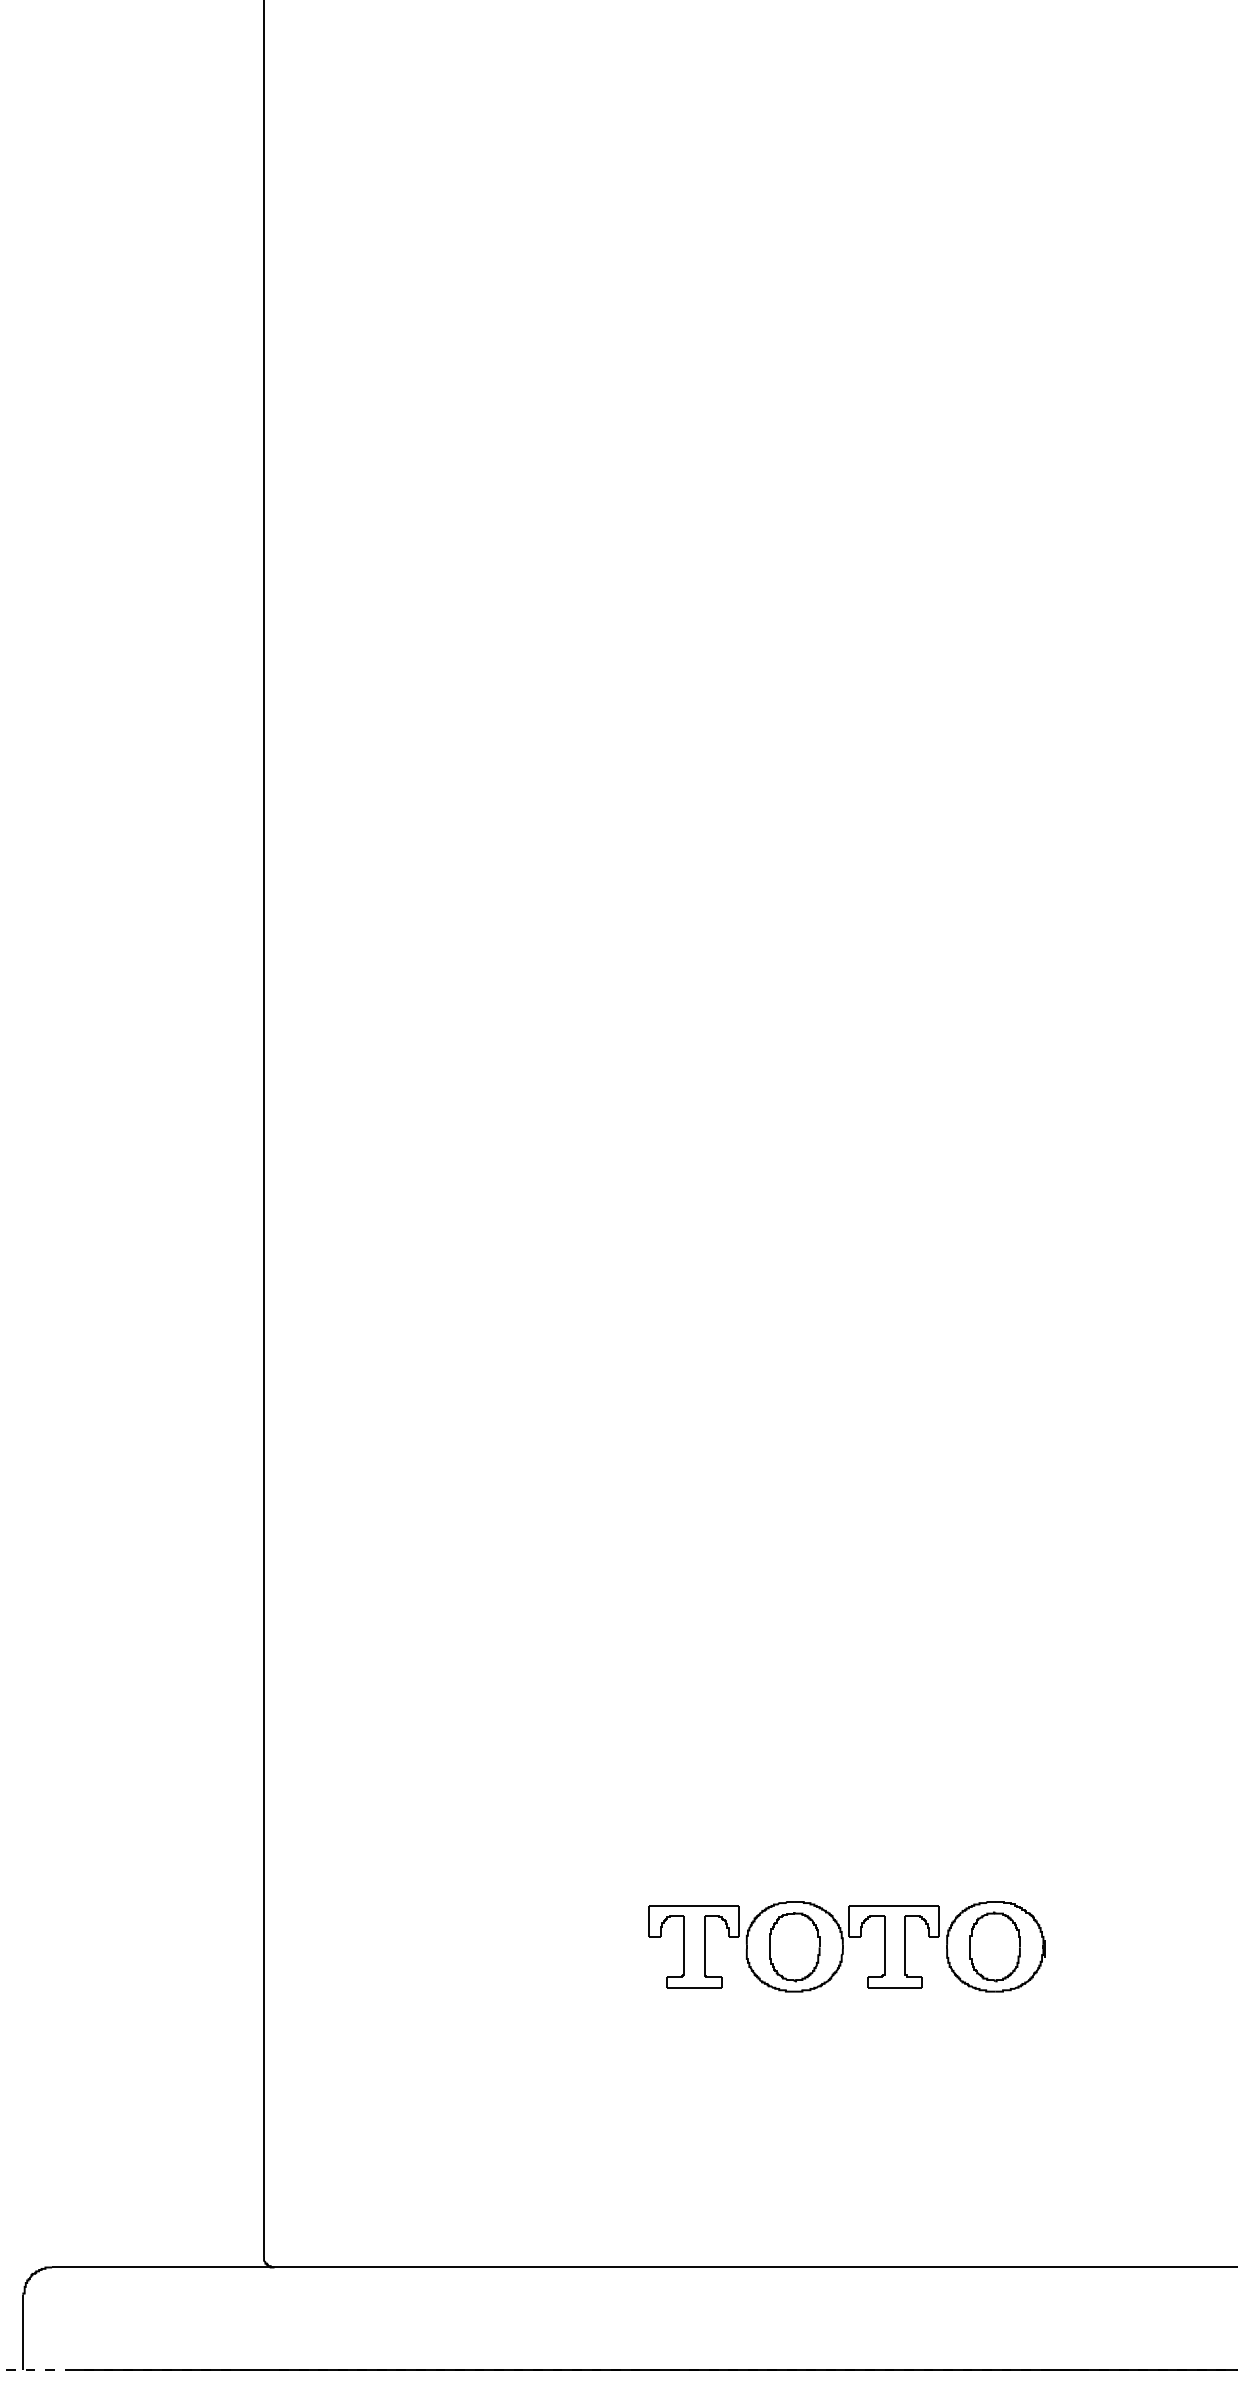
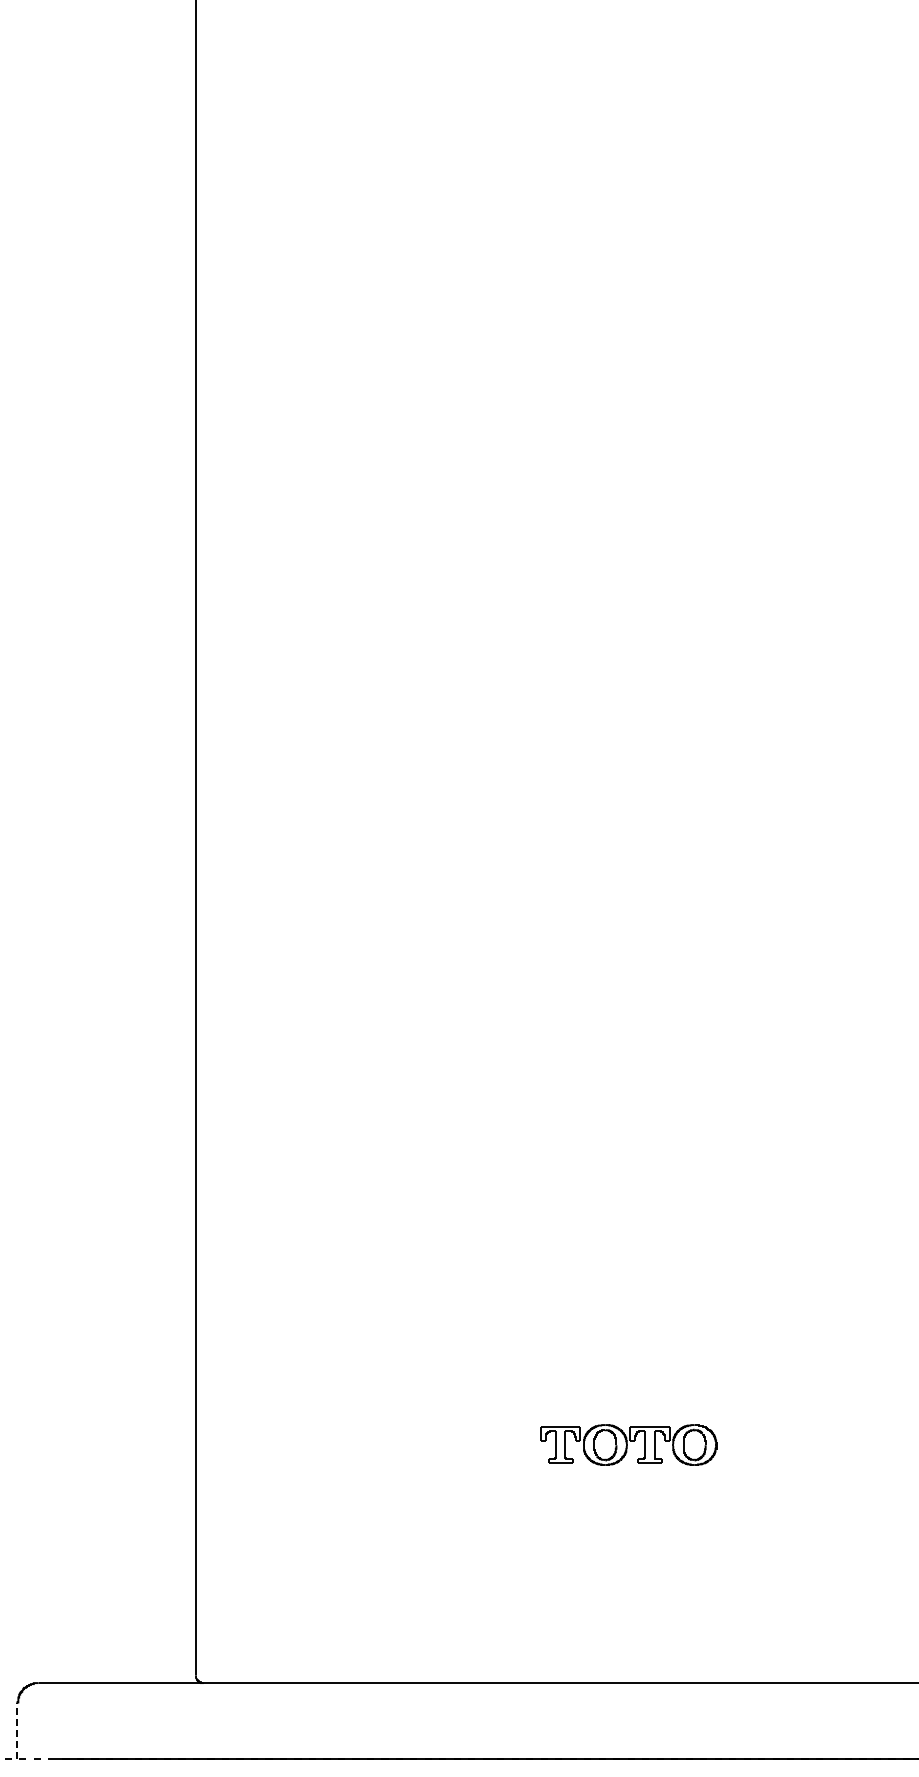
part: (846, 1946) -> (628, 1444), size x0.6
line: (23, 2332) -> (17, 1731), solid -> dashed

